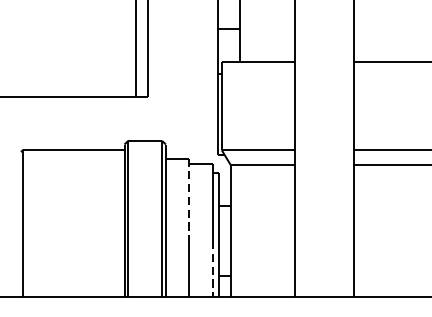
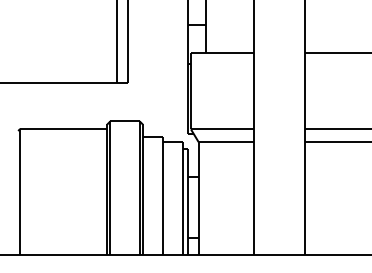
line: (189, 200) -> (163, 172), dashed -> solid
line: (213, 268) -> (183, 231), dashed -> solid

